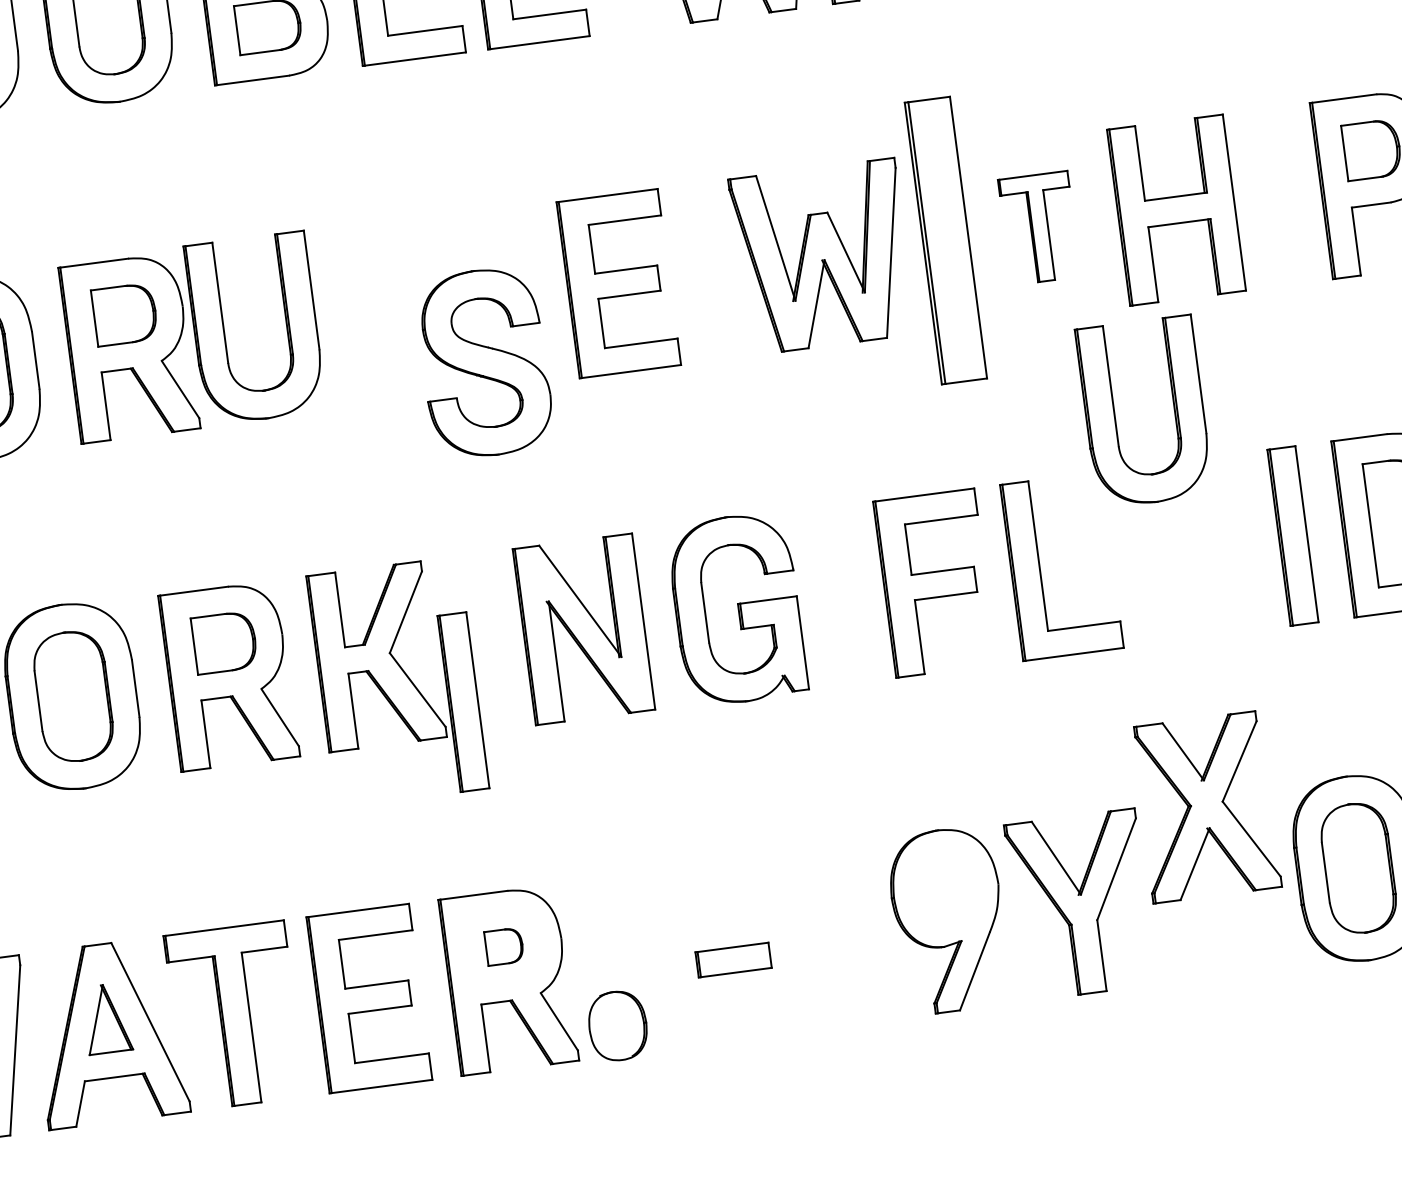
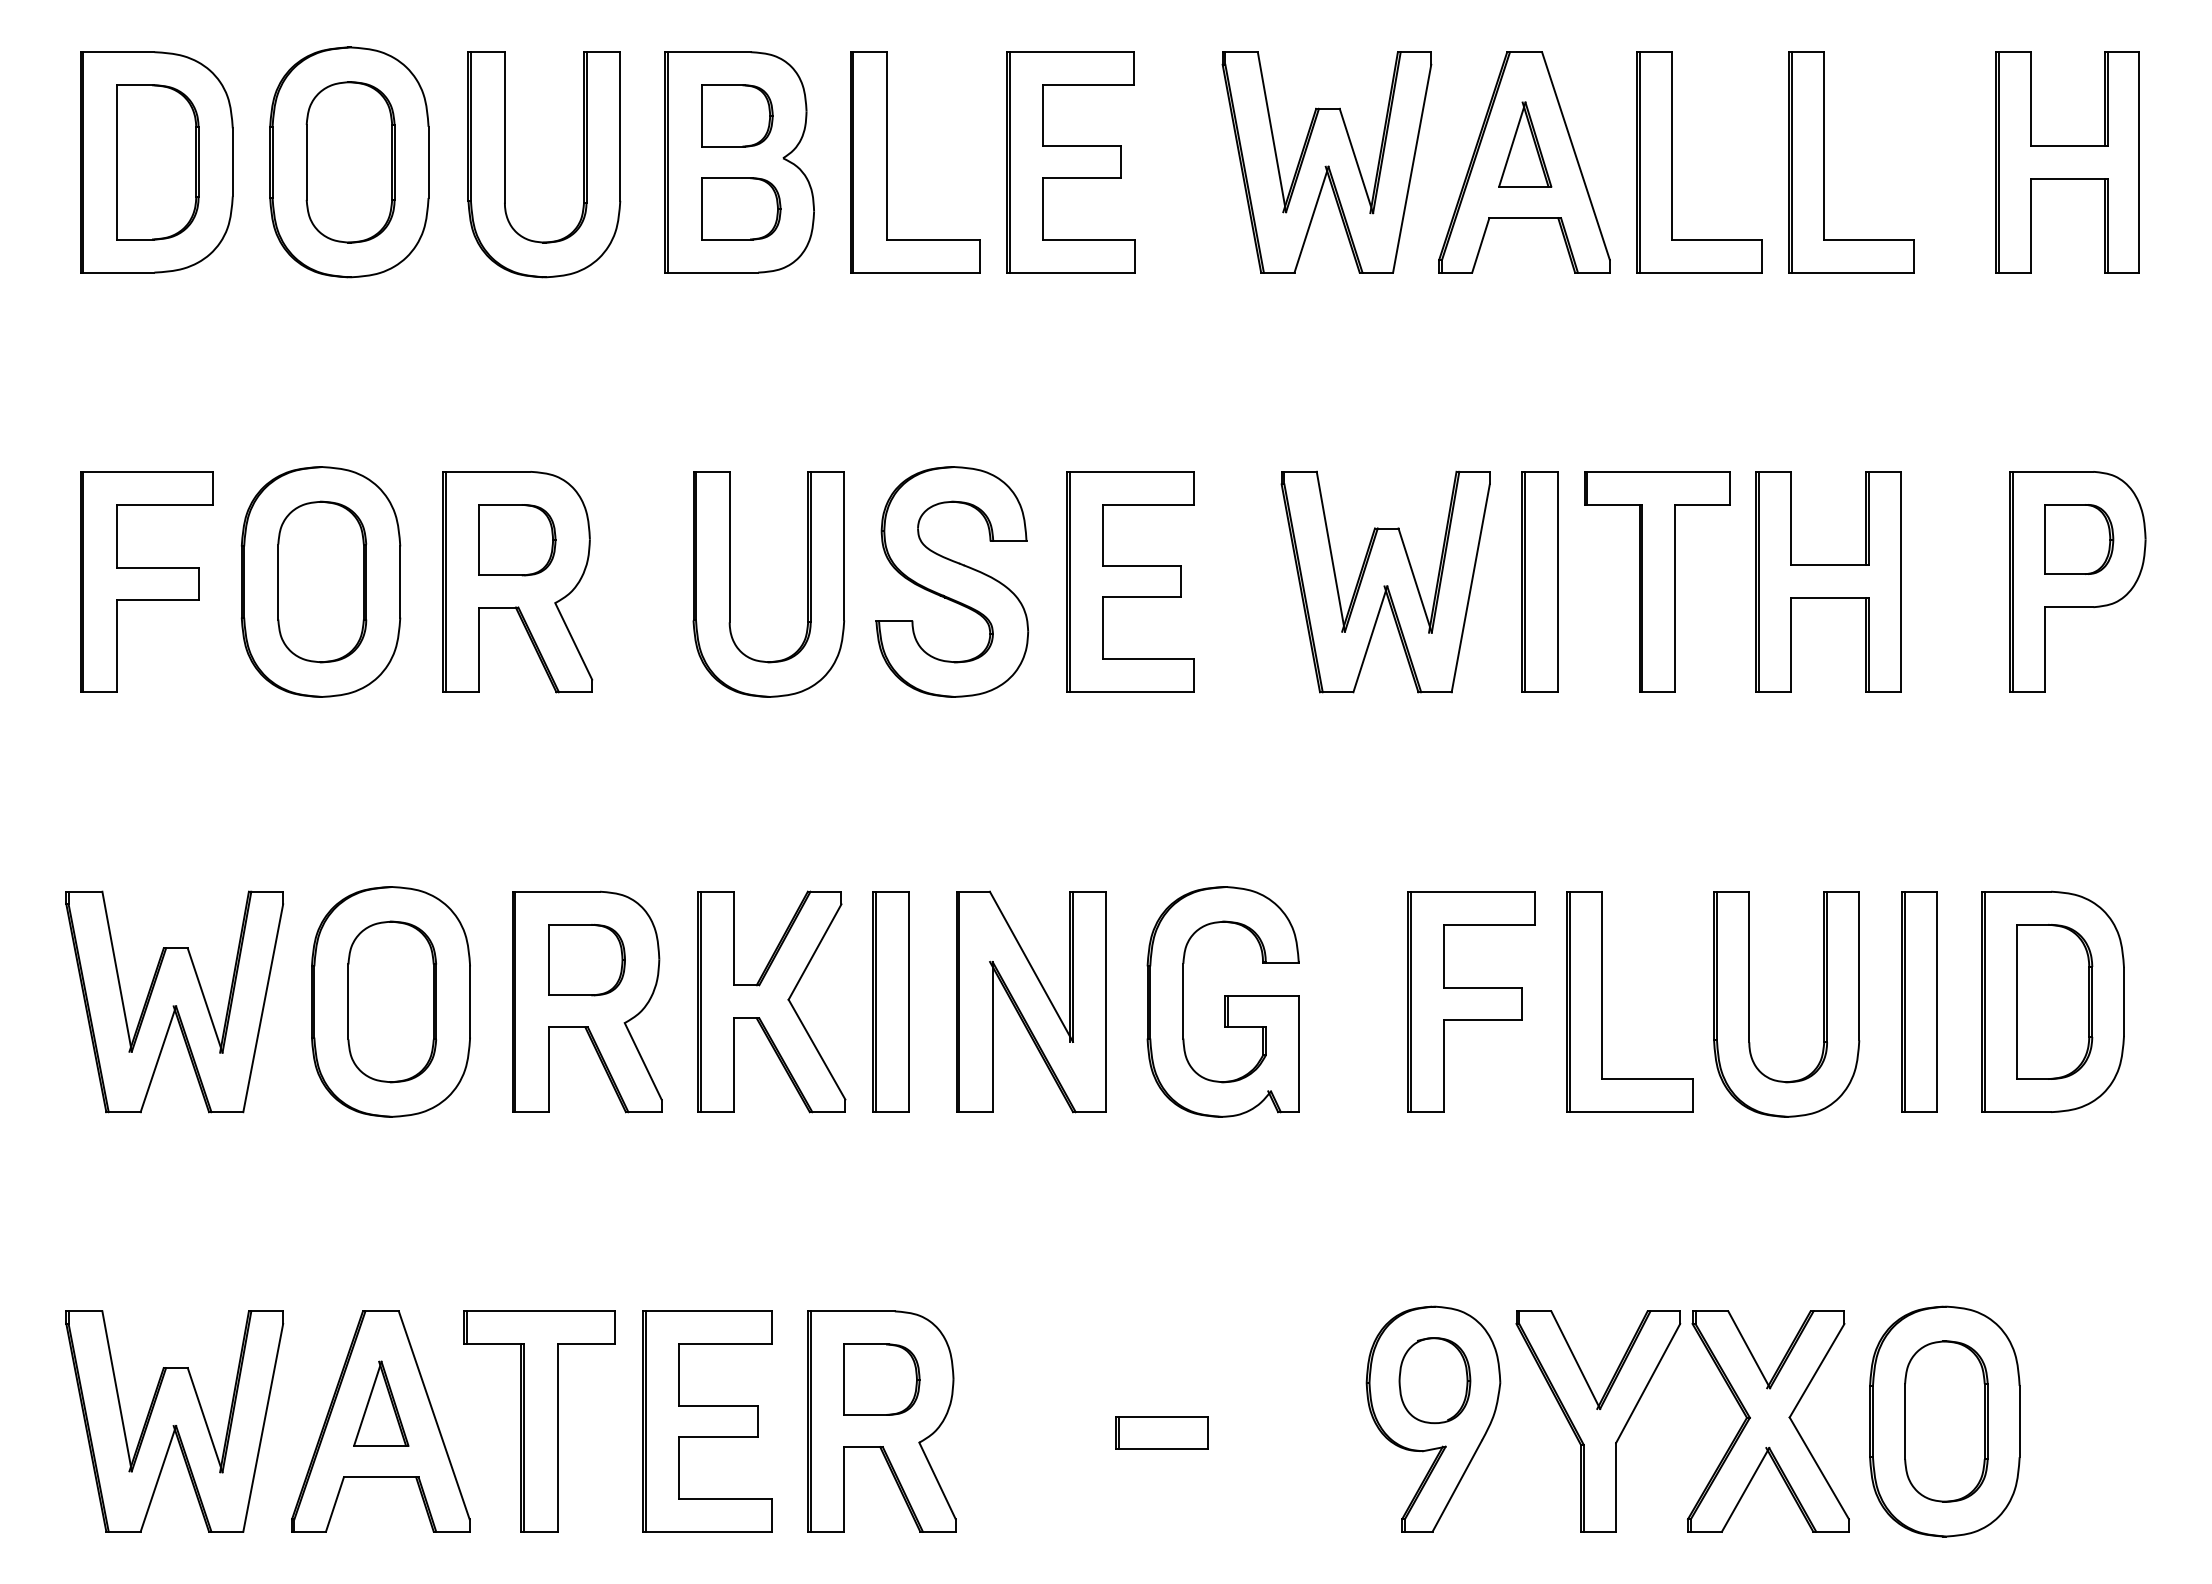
part: (1039, 227) -> (1657, 581), size x1.67
part: (945, 240) -> (1539, 581), size x0.62
part: (224, 332) -> (730, 584), moved
part: (484, 362) -> (952, 581), moved
part: (1114, 416) -> (1749, 1004), moved
part: (462, 701) -> (890, 1001), moved
part: (1206, 807) -> (1768, 1421), moved
part: (503, 946) -> (881, 1379), size x1.67
part: (617, 1025) -> (1434, 1380), moved

